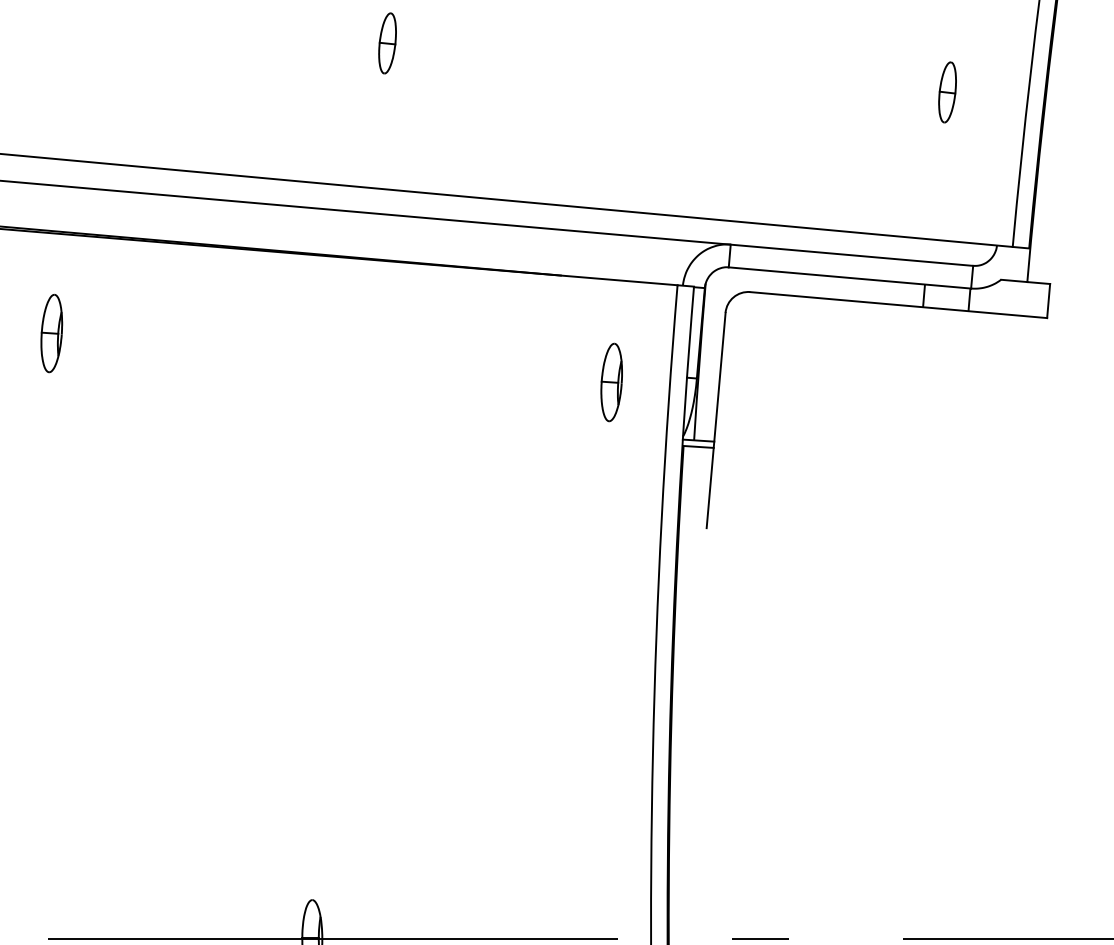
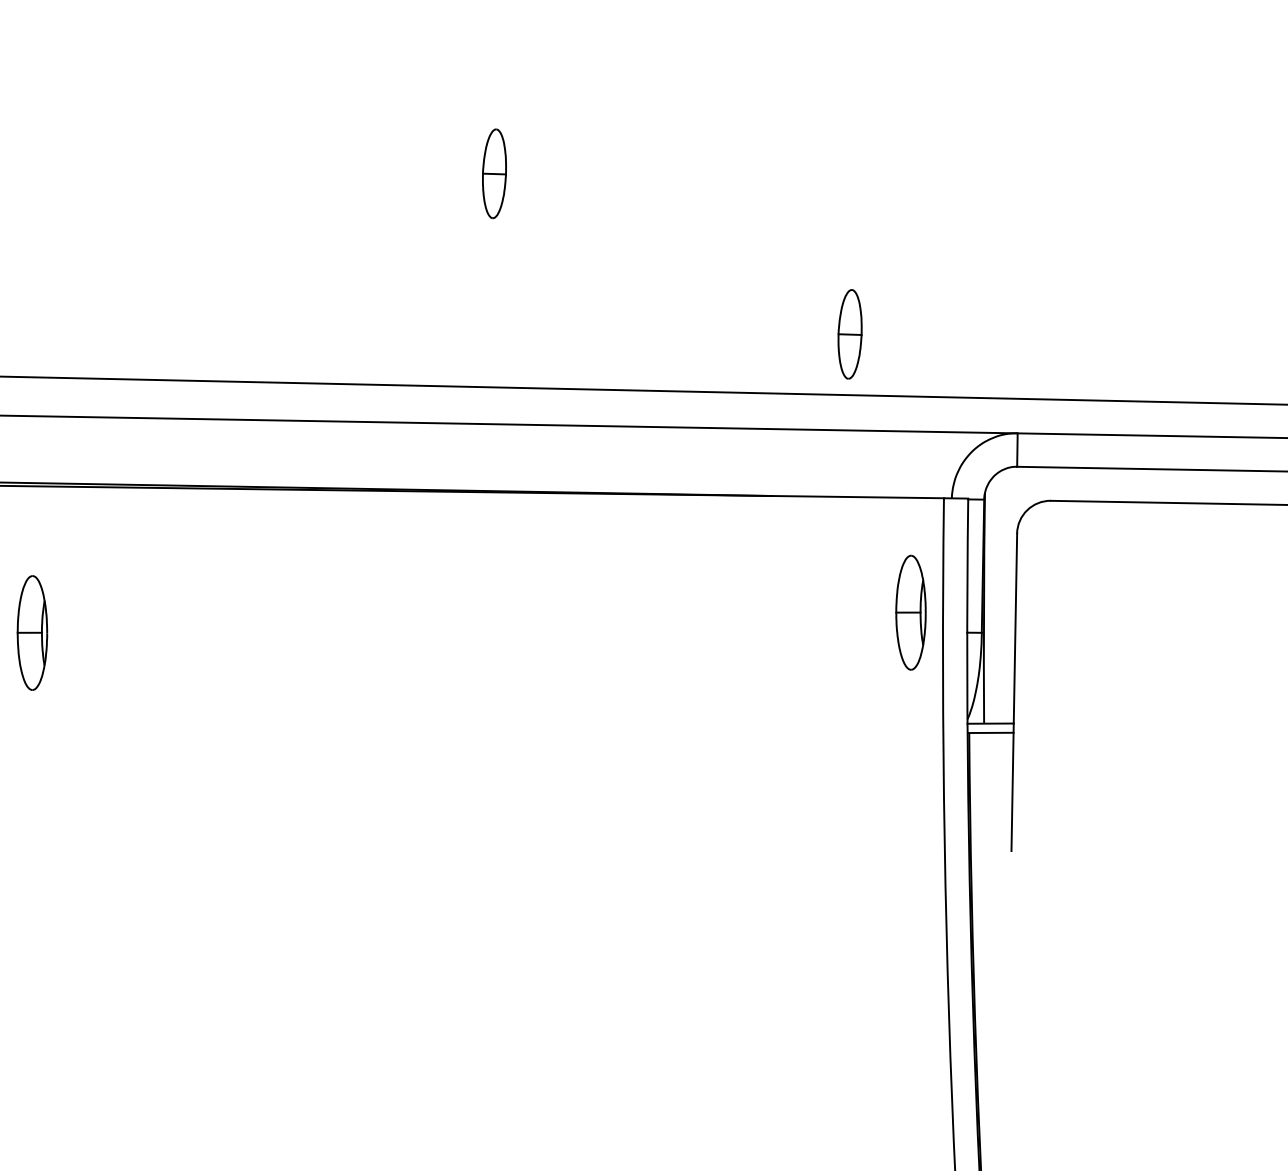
part: (621, 169) -> (850, 334), added
part: (611, 382) -> (910, 612), moved

